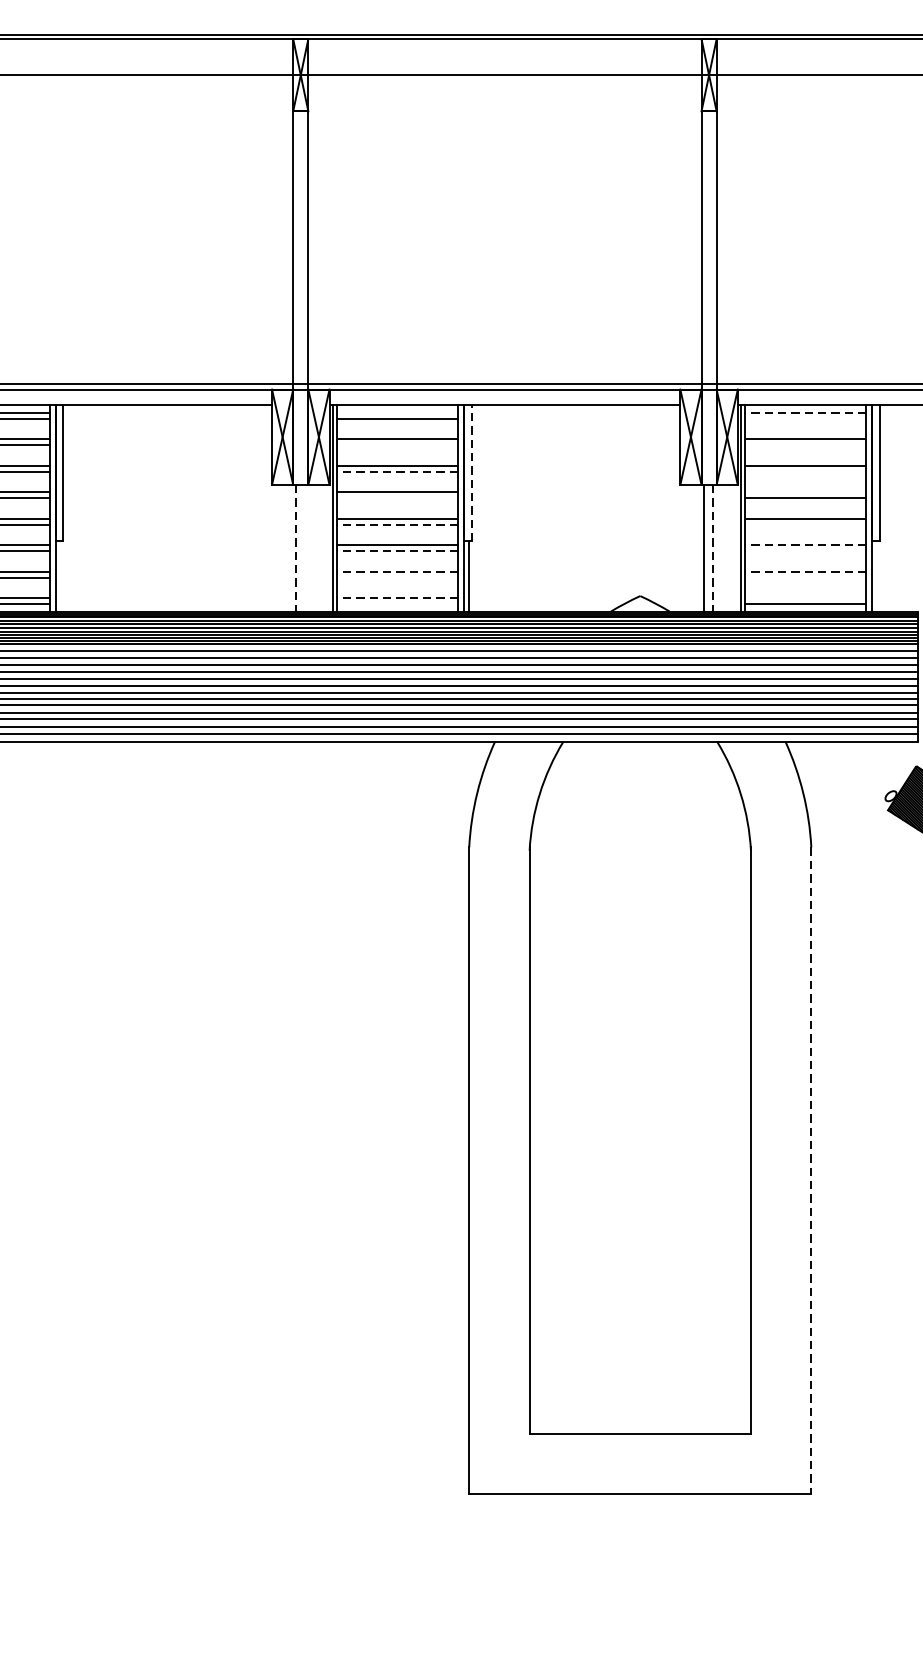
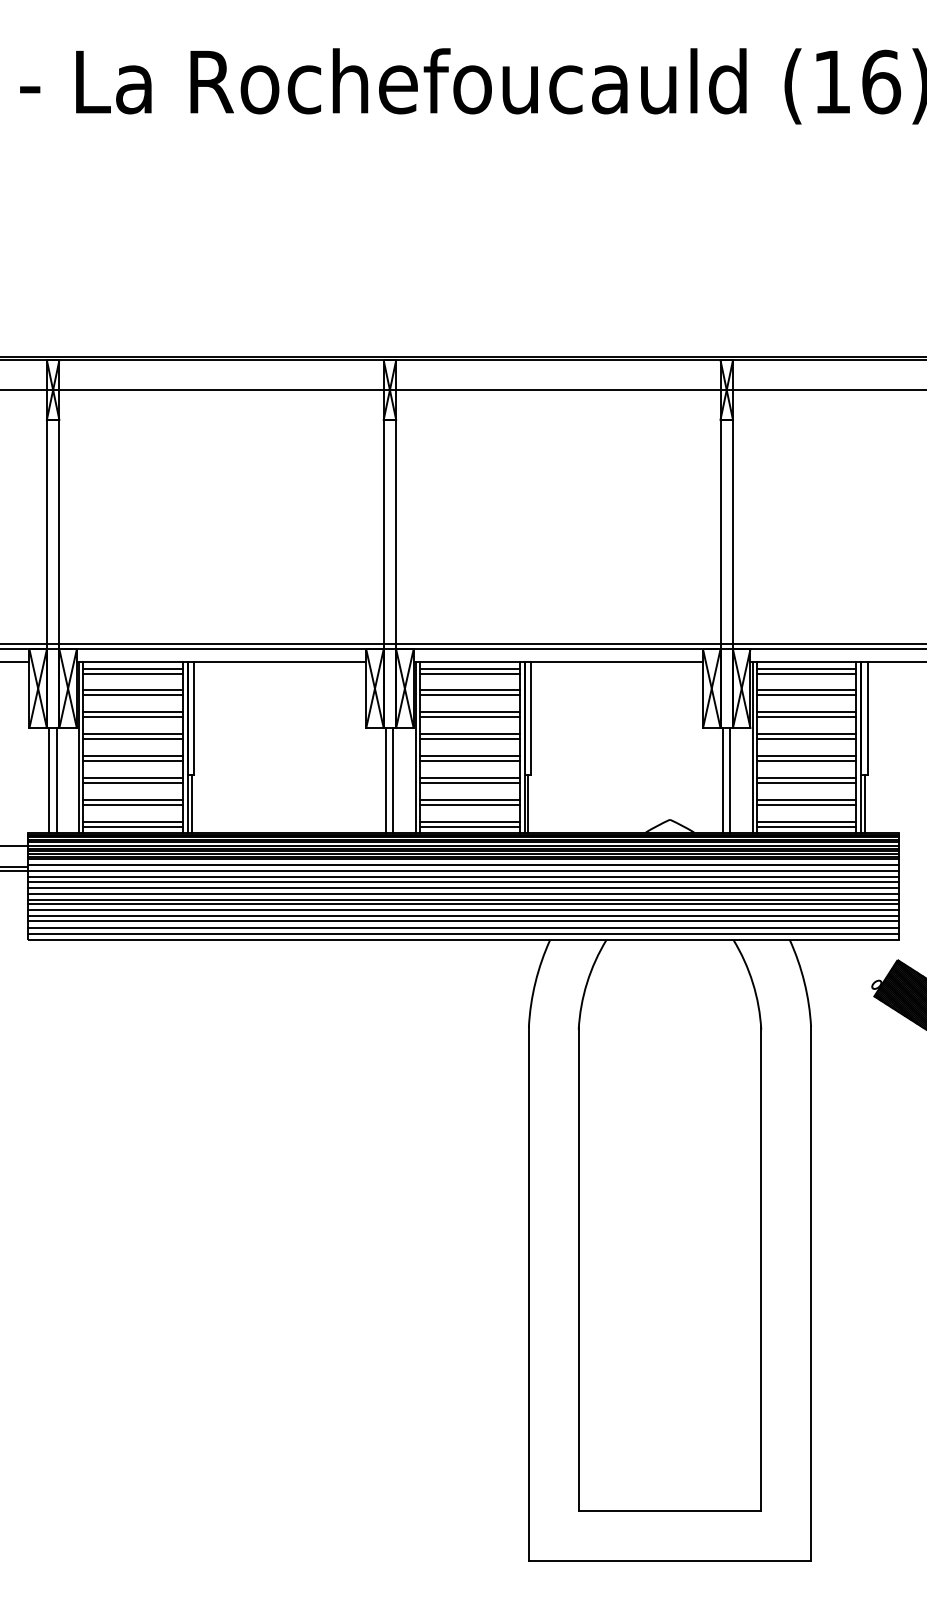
line: (397, 412) -> (469, 668), added
line: (805, 412) -> (806, 668), dashed -> solid
line: (805, 418) -> (806, 673), added
line: (397, 445) -> (469, 695), added
line: (805, 445) -> (806, 695), added
line: (397, 472) -> (469, 717), dashed -> solid
line: (471, 472) -> (530, 717), dashed -> solid
line: (805, 472) -> (806, 717), added
line: (805, 492) -> (806, 734), added
line: (397, 498) -> (469, 739), added
line: (397, 525) -> (469, 761), dashed -> solid
line: (805, 525) -> (806, 761), added
line: (805, 544) -> (806, 777), dashed -> solid
line: (305, 547) -> (393, 779), added
line: (295, 548) -> (385, 780), dashed -> solid
line: (713, 548) -> (730, 780), dashed -> solid
line: (397, 550) -> (469, 782), dashed -> solid
line: (805, 550) -> (806, 782), added
line: (397, 571) -> (469, 799), dashed -> solid
line: (805, 571) -> (806, 799), dashed -> solid
line: (60, 576) -> (191, 803), added
line: (877, 576) -> (865, 803), added
line: (397, 577) -> (469, 804), added
line: (805, 577) -> (806, 804), added
line: (397, 598) -> (469, 821), dashed -> solid
line: (805, 598) -> (806, 821), added
line: (397, 604) -> (469, 826), added
line: (811, 1170) -> (811, 1293), dashed -> solid

